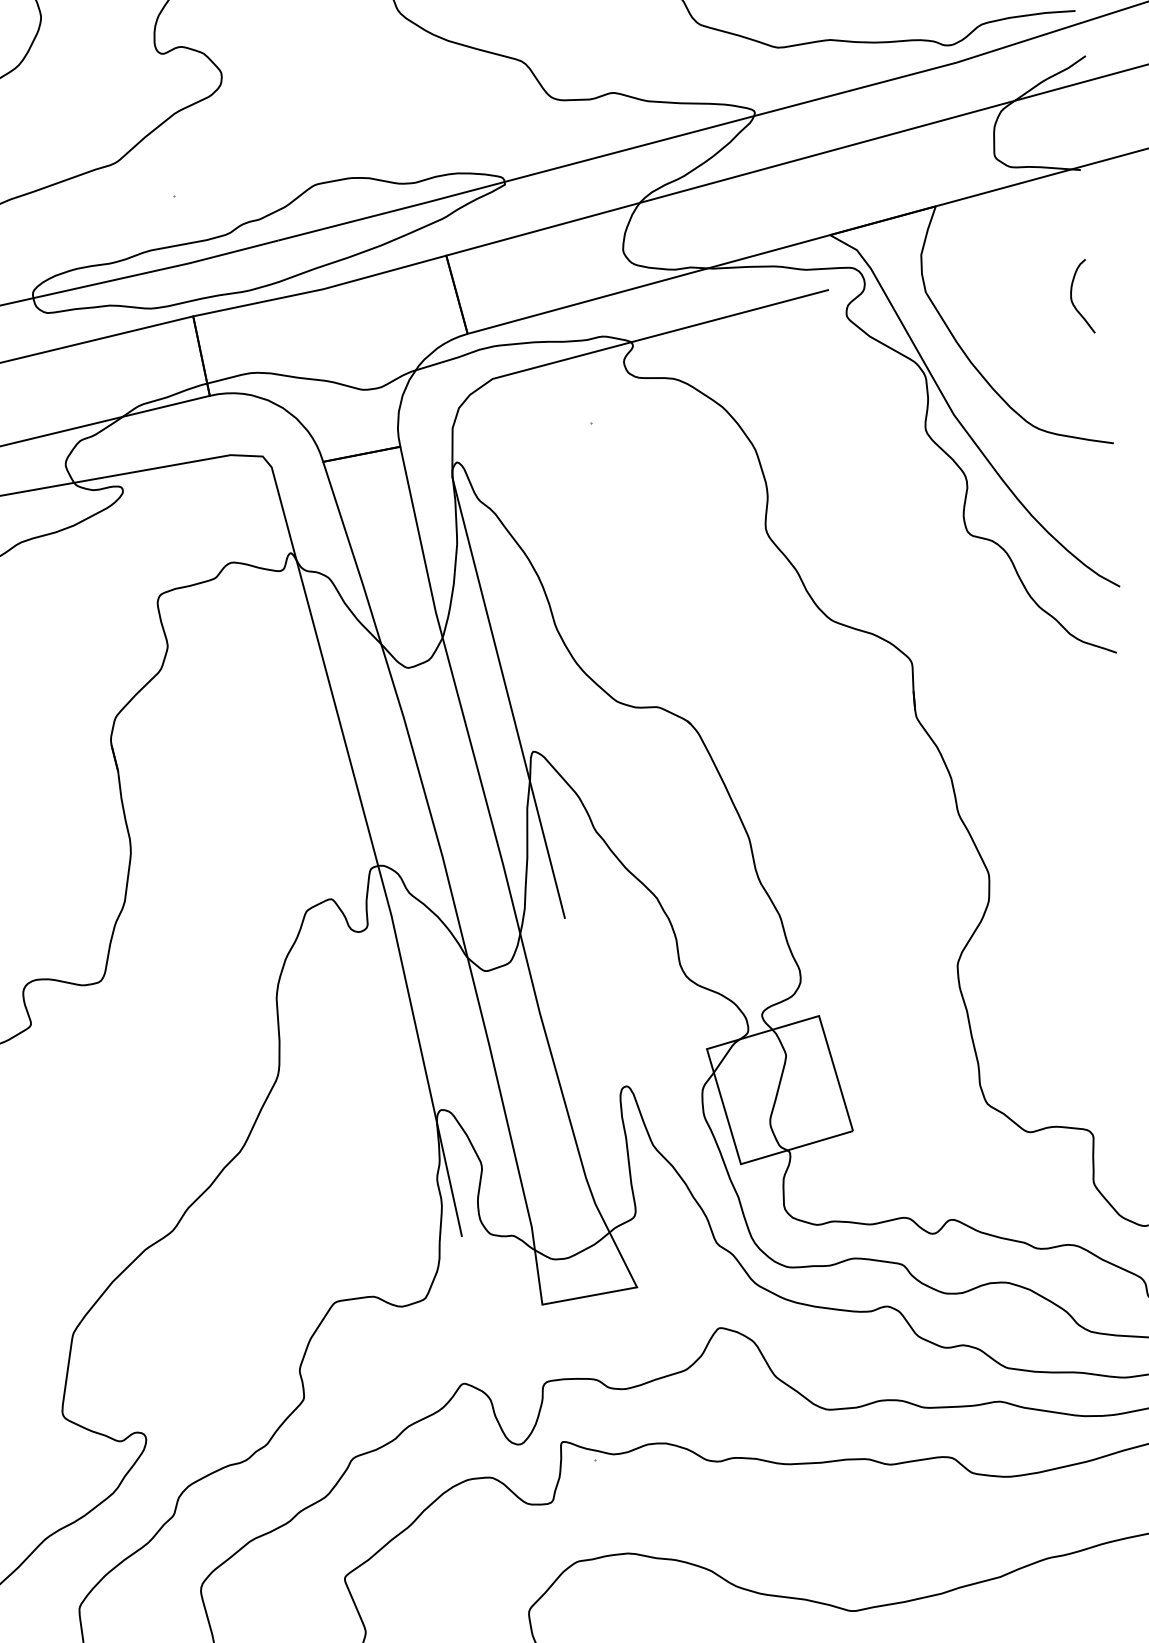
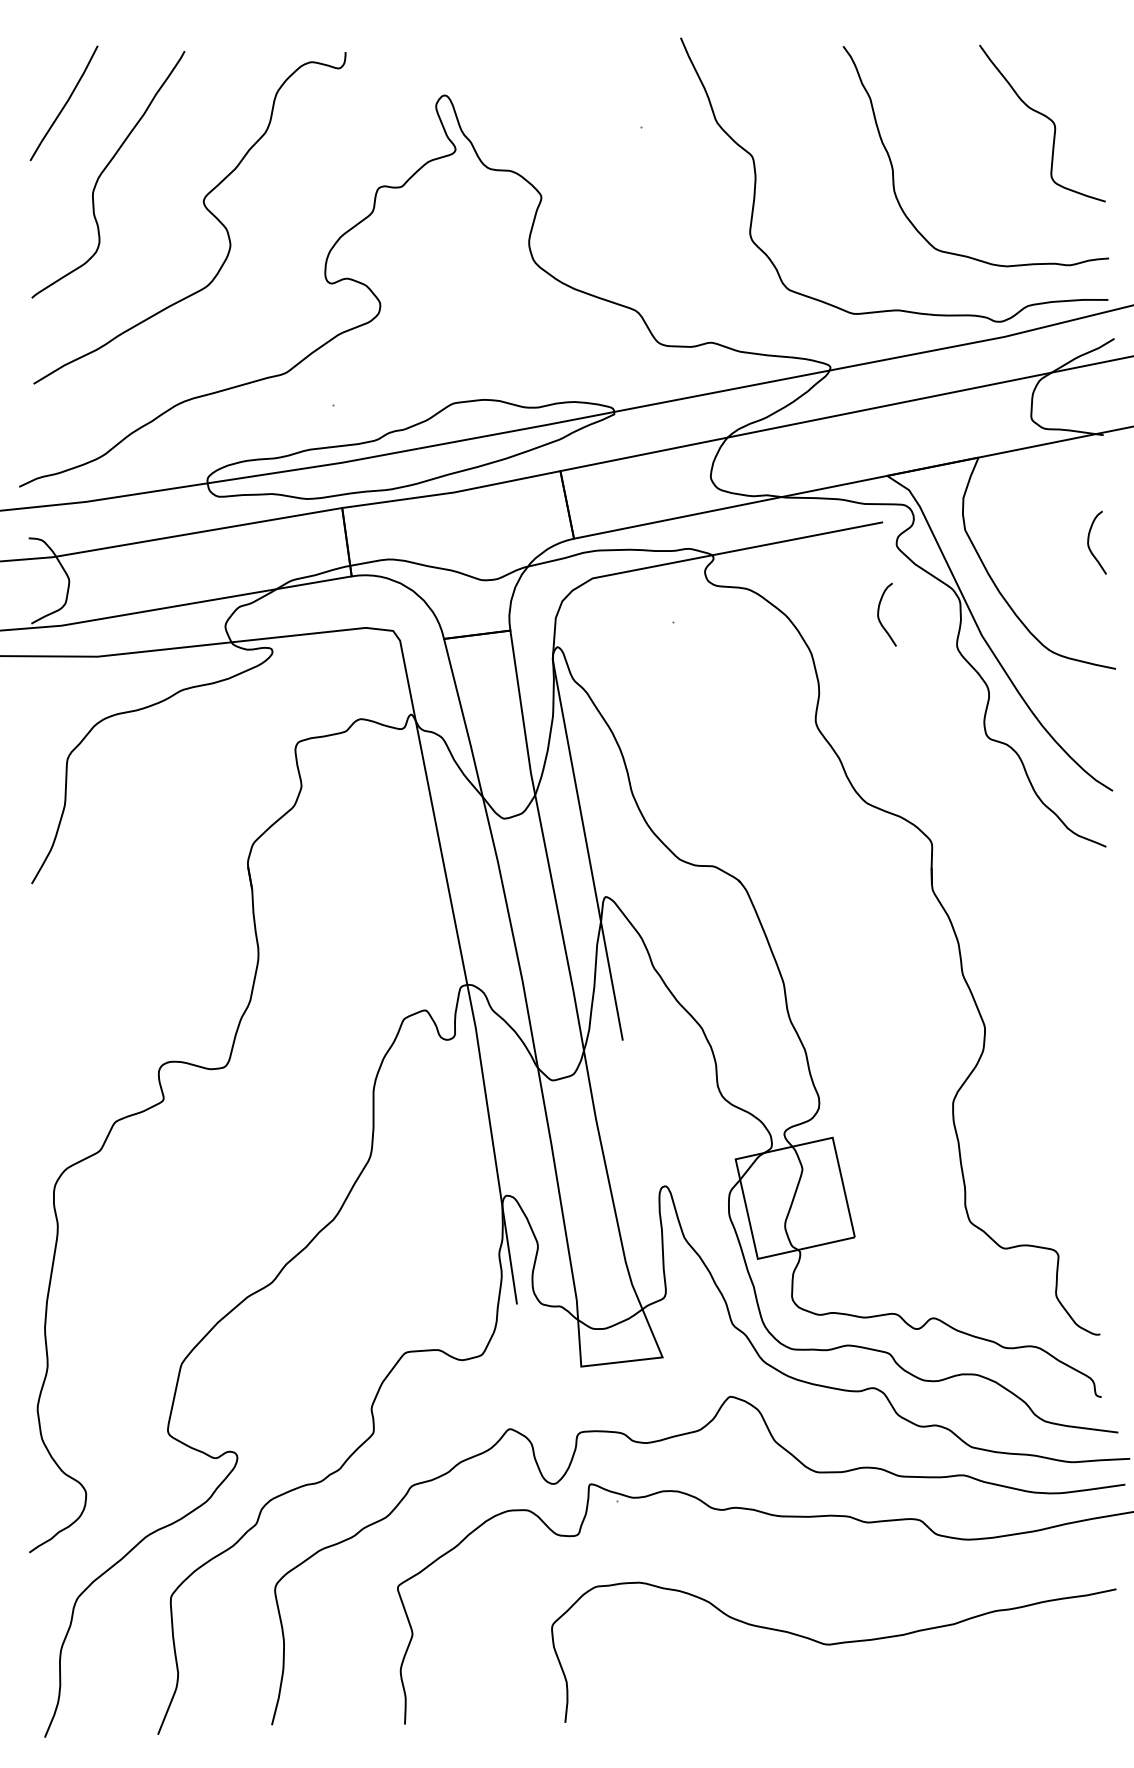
curve: (832, 397) -> (879, 613), added

